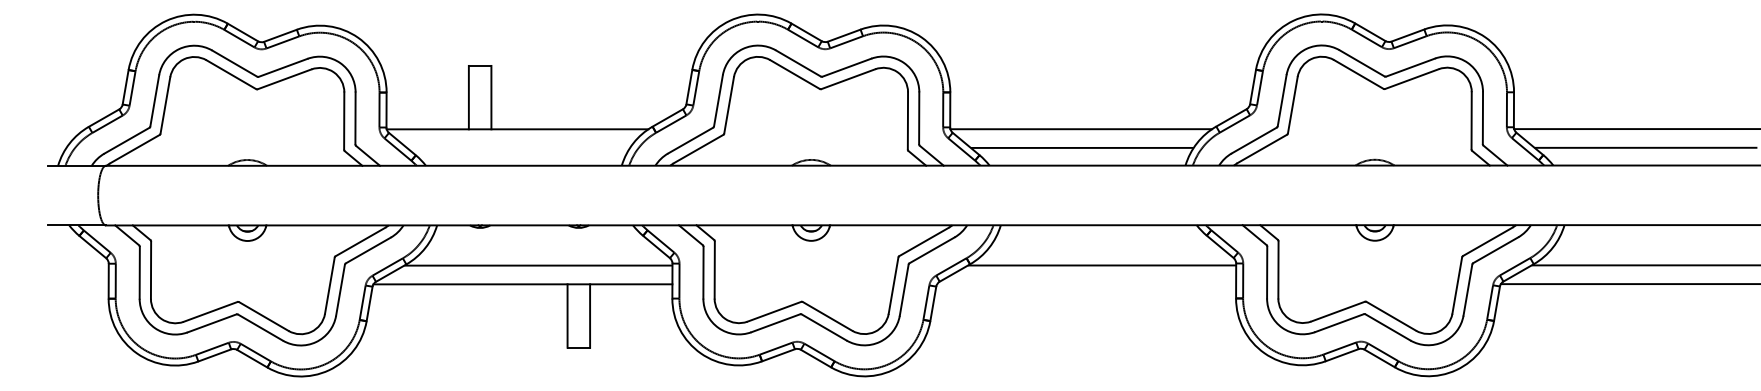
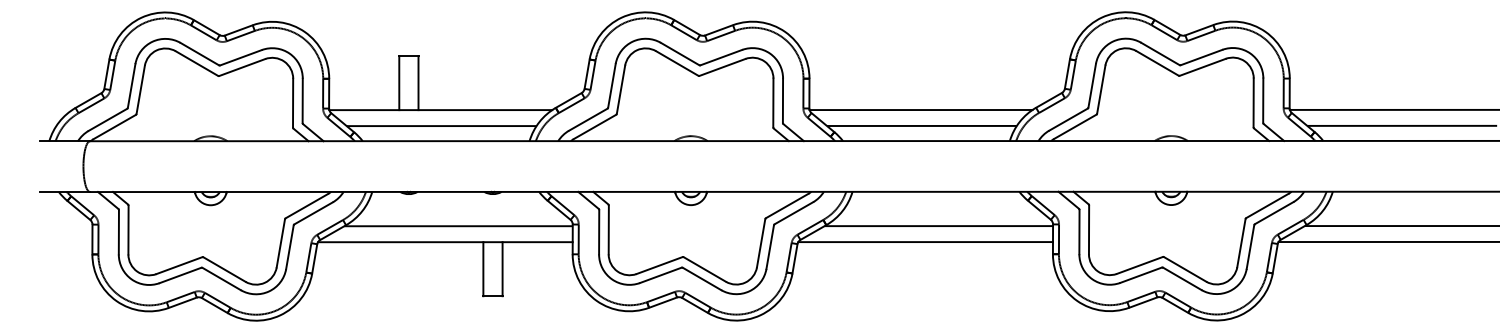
line: (518, 148) -> (441, 126), added
line: (1086, 284) -> (925, 242), added

